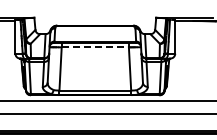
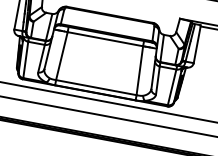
line: (95, 47) -> (105, 39), dashed -> solid

